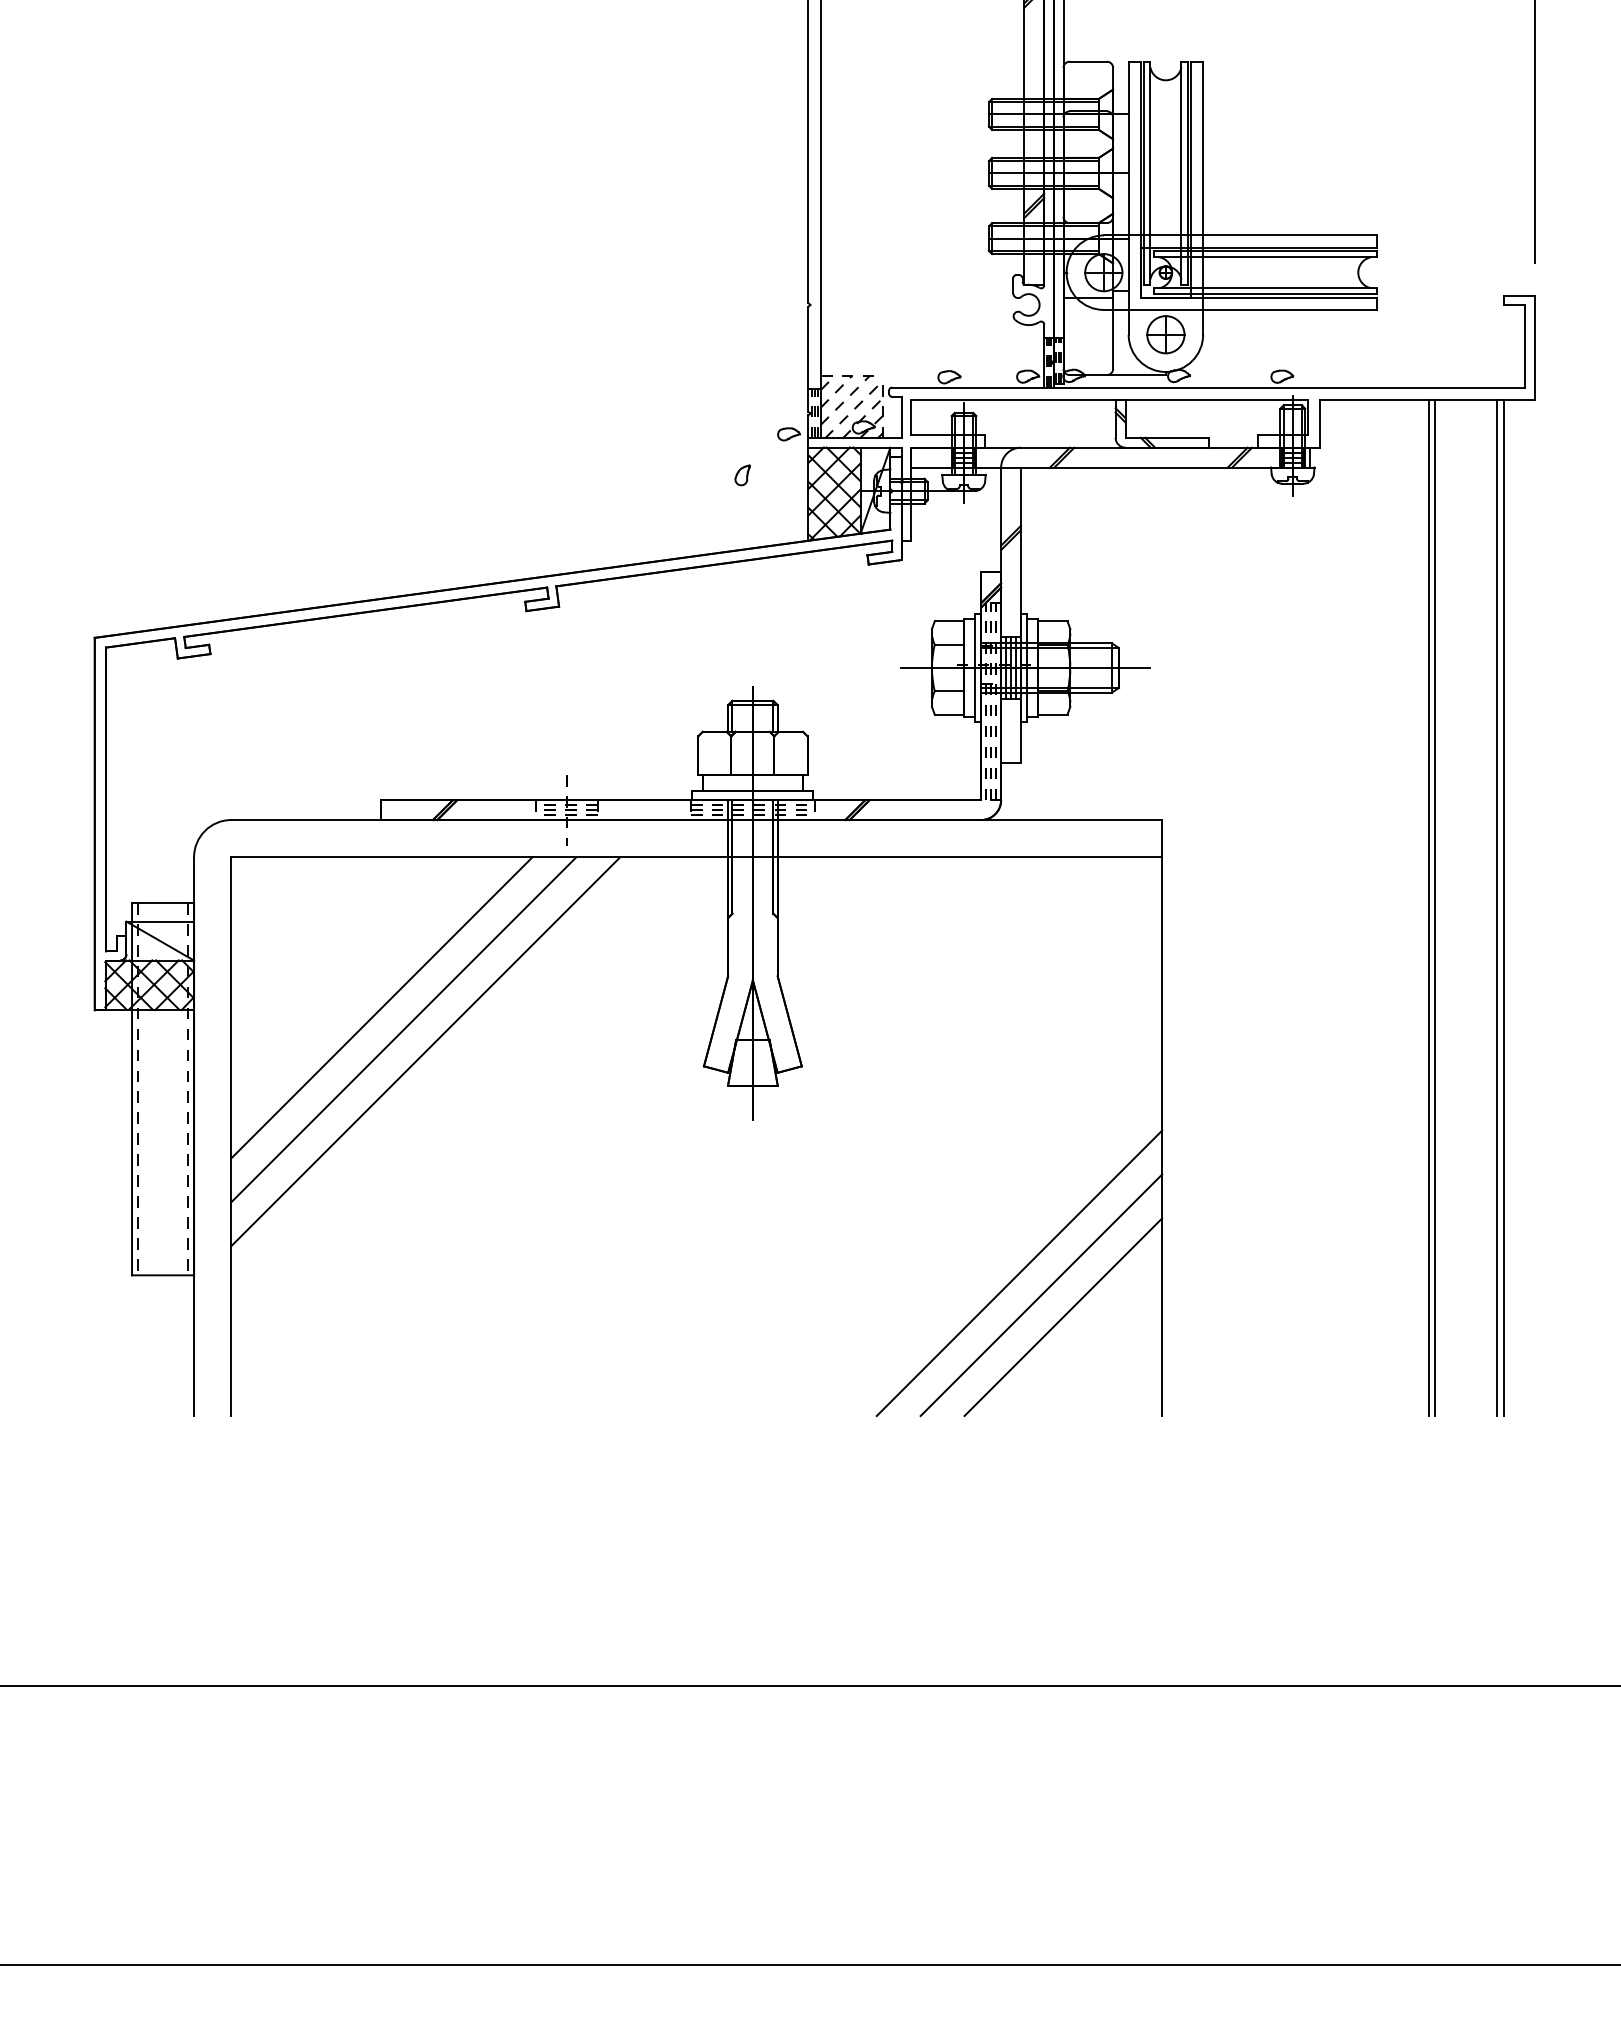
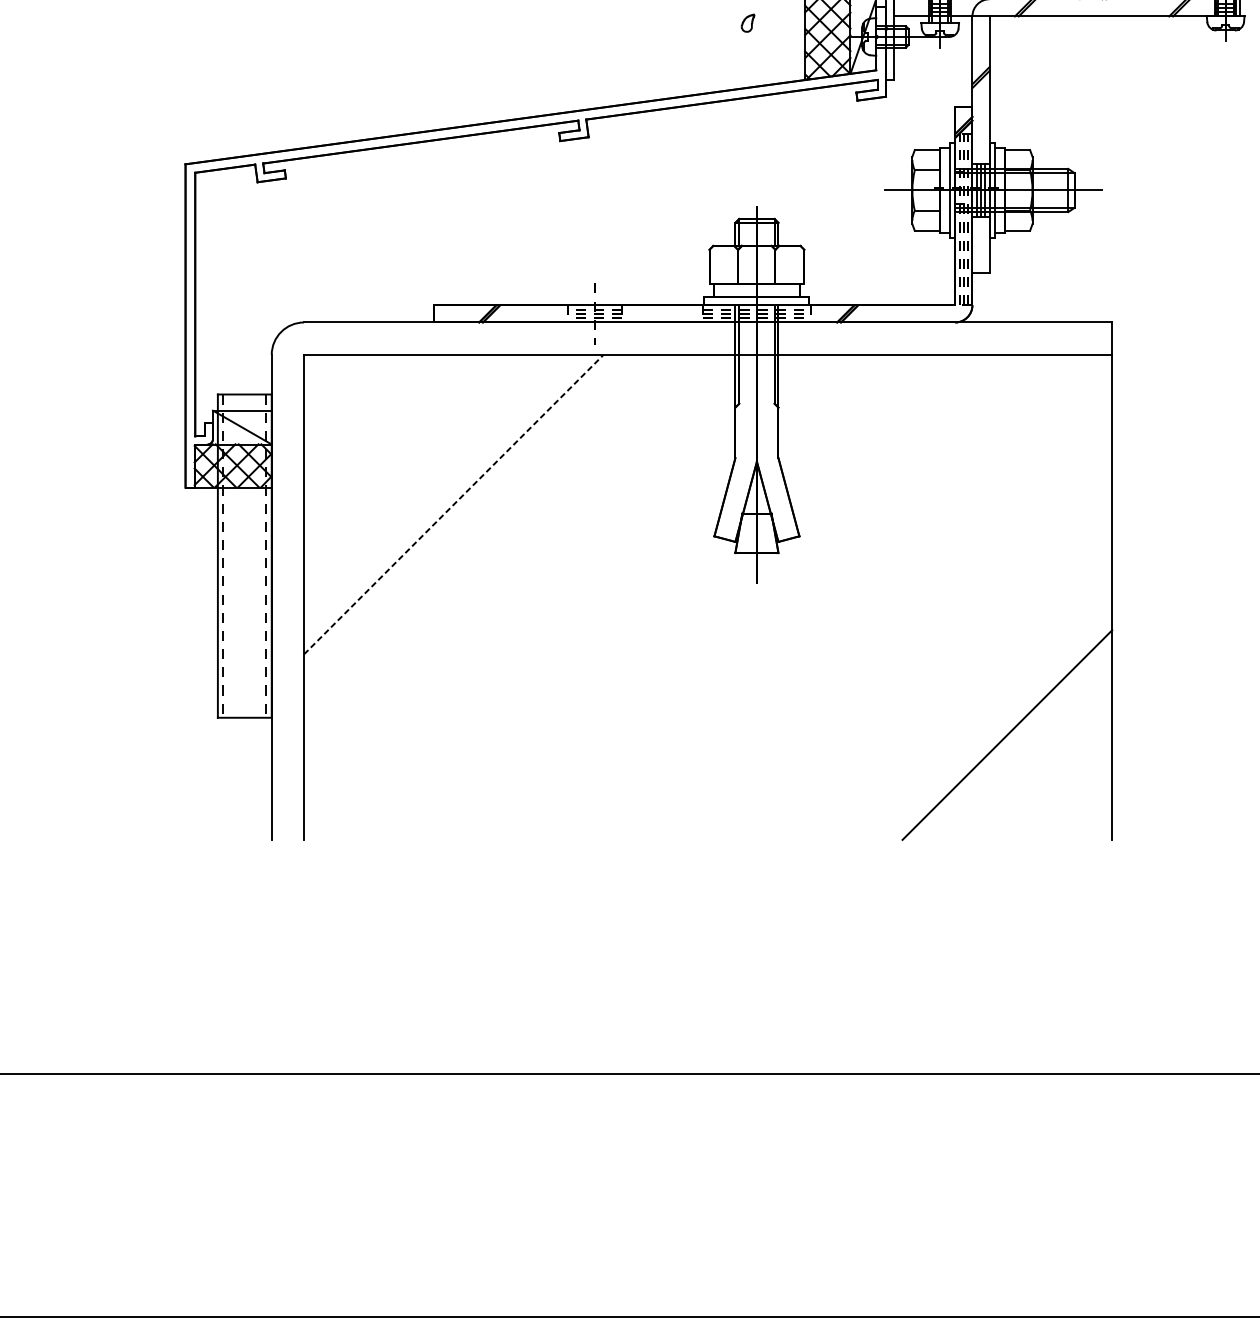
line: (381, 1007) -> (434, 485), removed
line: (403, 1029) -> (453, 504), solid -> dashed
line: (425, 1051) -> (472, 523), removed
line: (1019, 1273) -> (988, 716), removed
line: (1063, 1317) -> (1026, 754), removed

